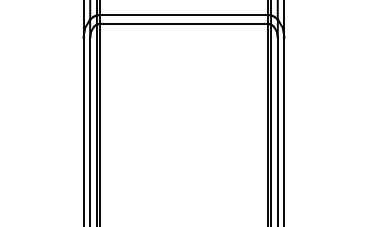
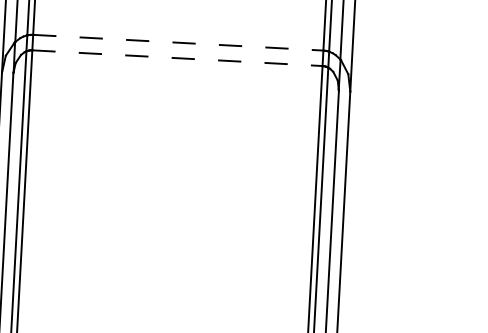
line: (183, 15) -> (177, 43), solid -> dashed
line: (183, 23) -> (176, 57), solid -> dashed

